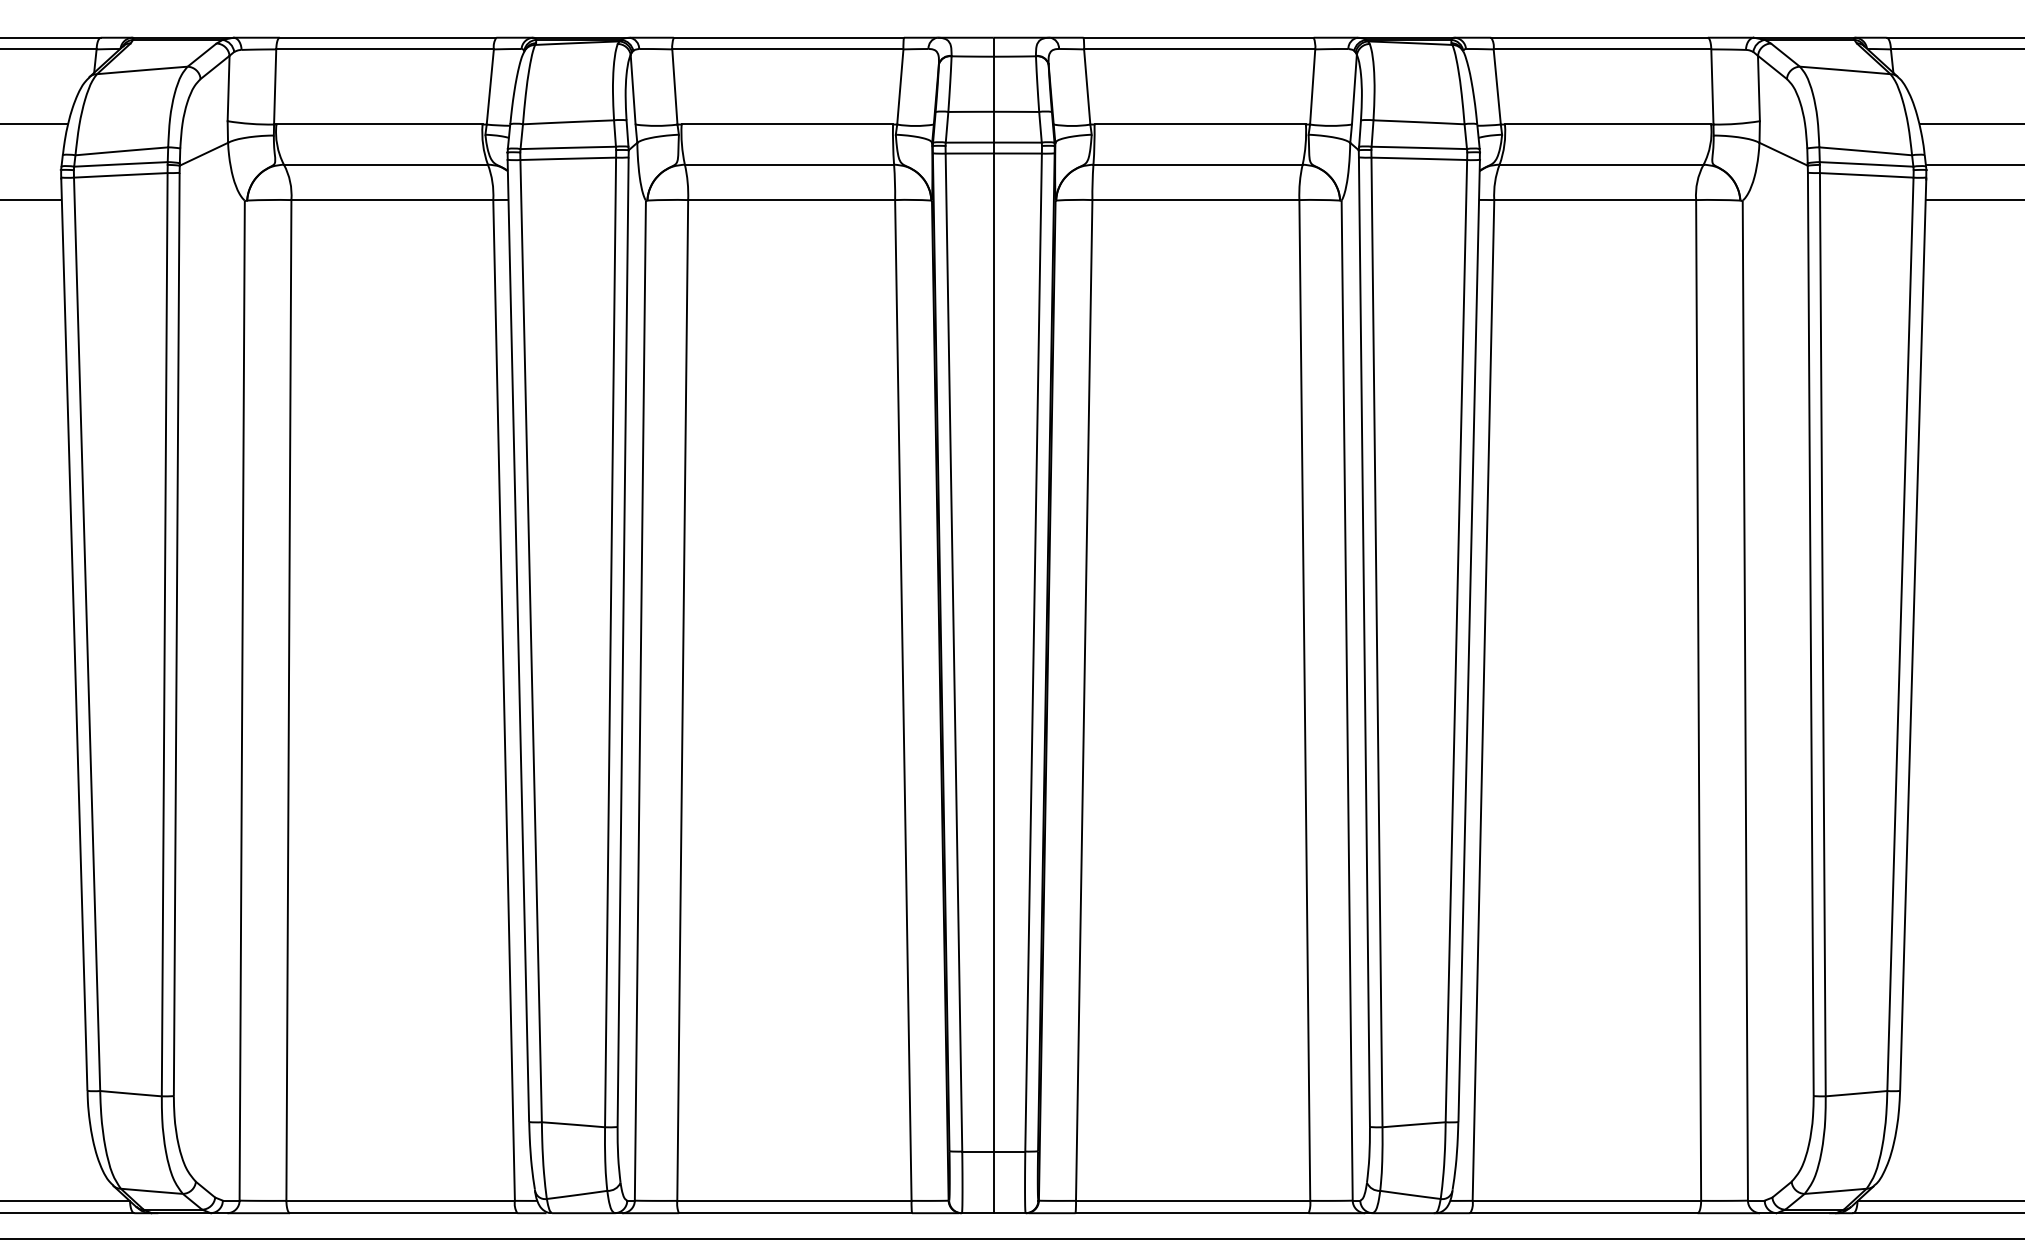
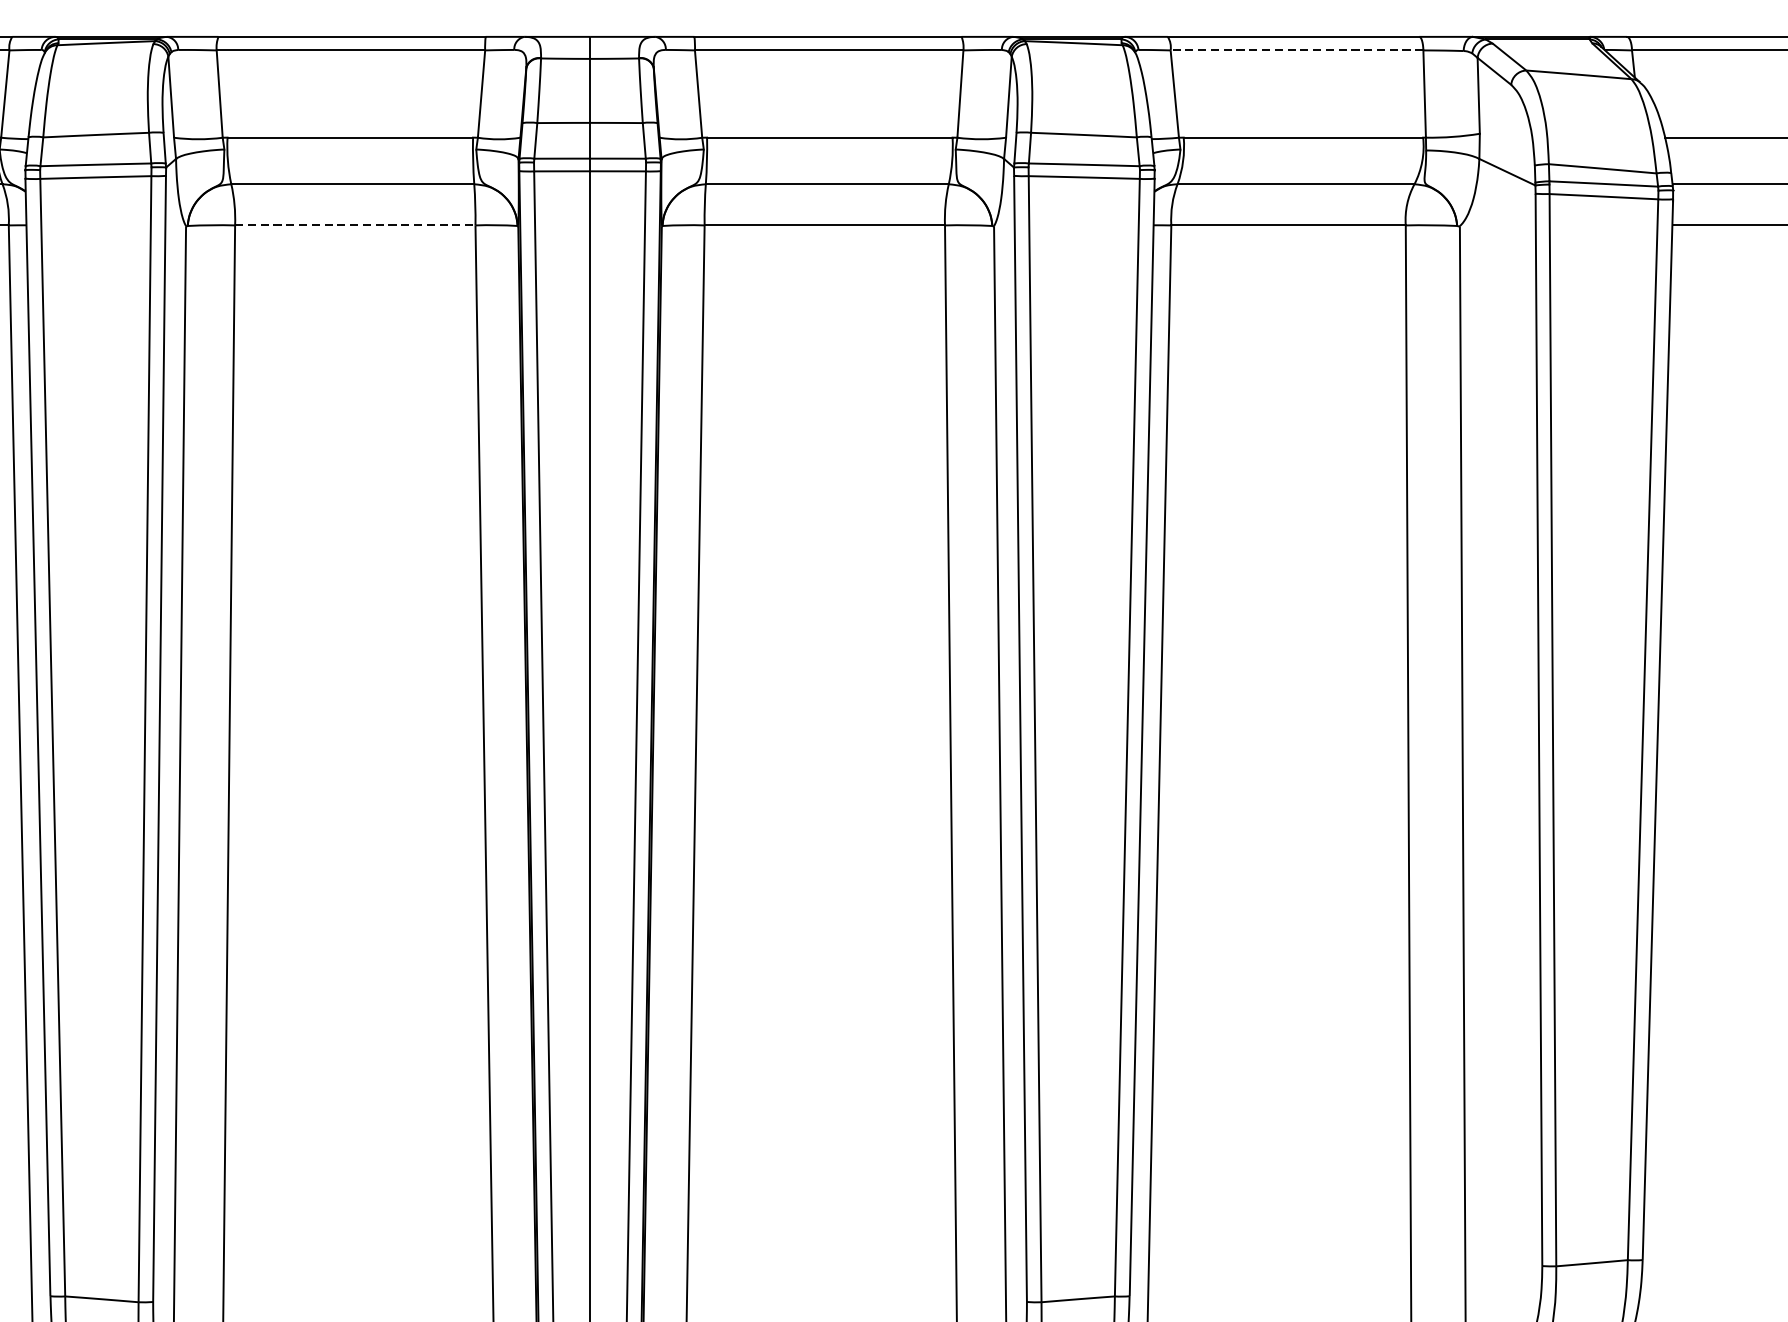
line: (1602, 49) -> (1297, 50), solid -> dashed
line: (792, 200) -> (356, 225), solid -> dashed

